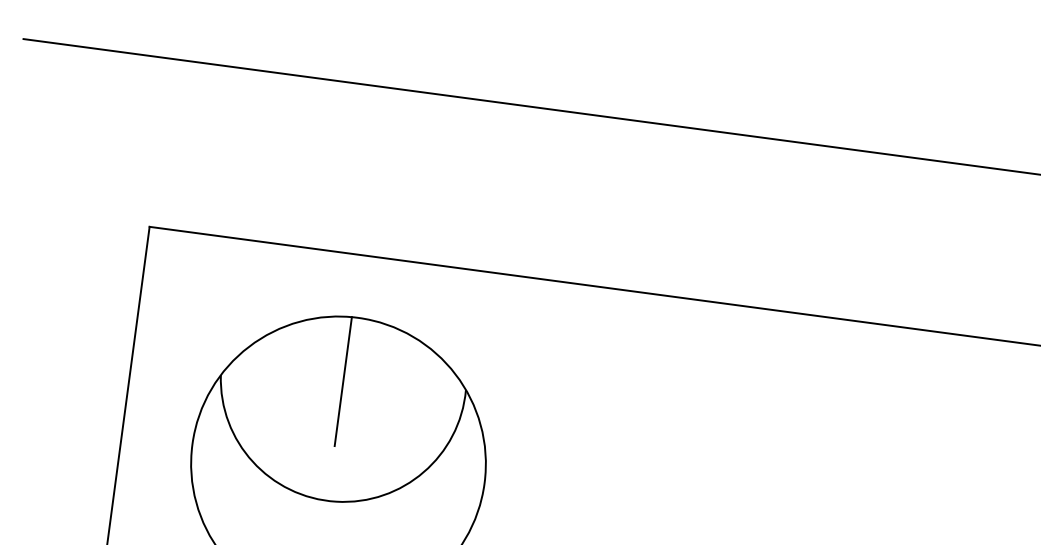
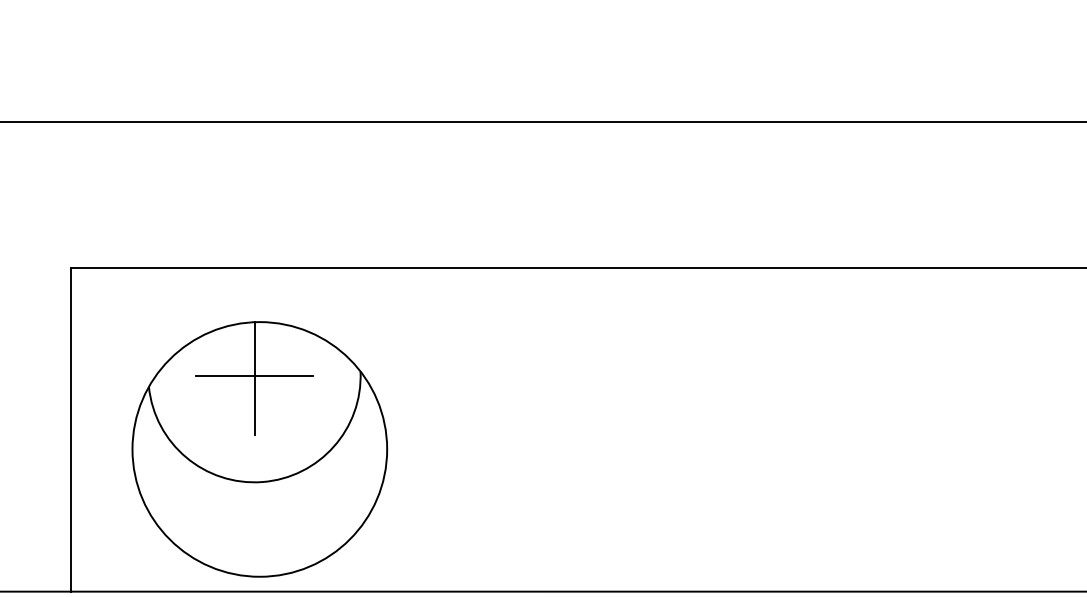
line: (343, 379) -> (254, 376), added

